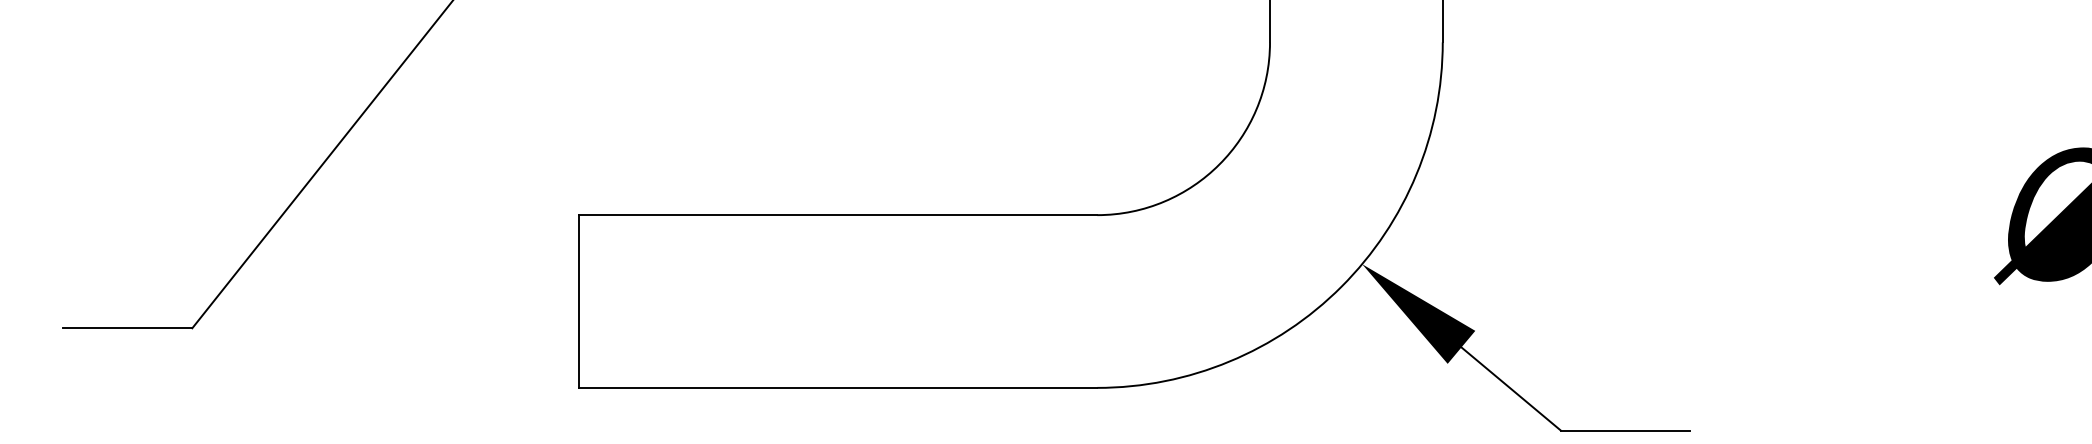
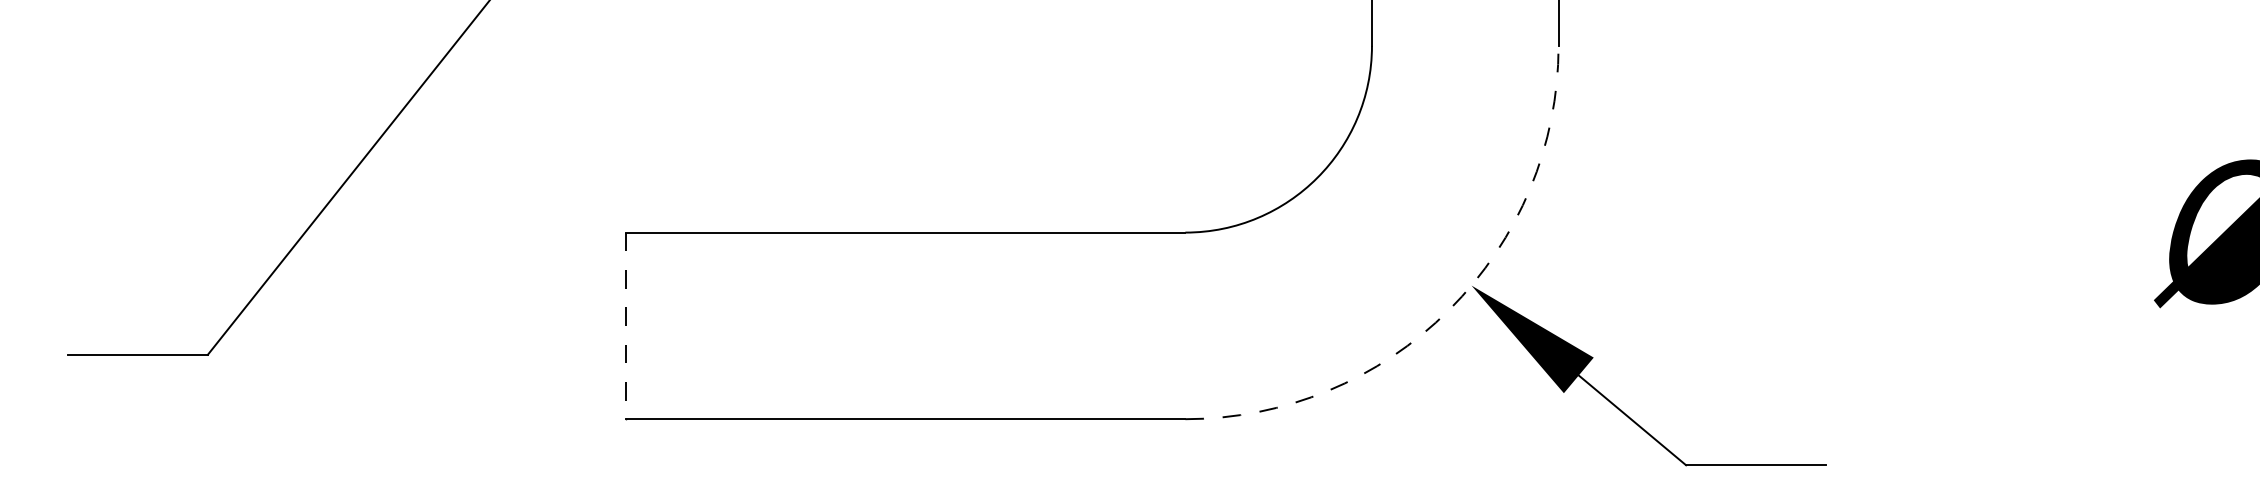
arc: (1341, 286) -> (1449, 309), solid -> dashed
line: (579, 302) -> (626, 326), solid -> dashed

